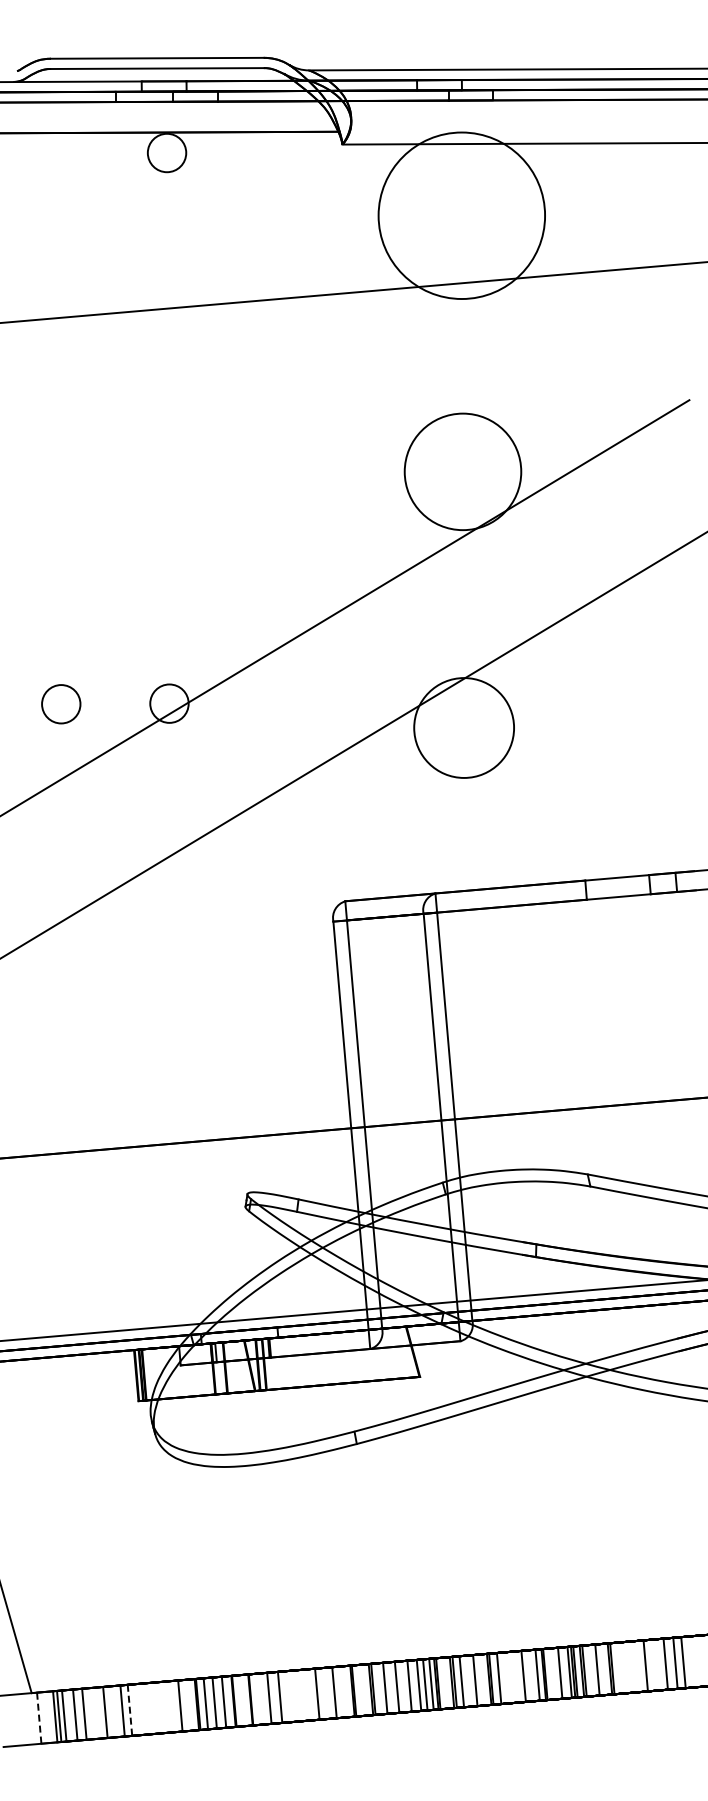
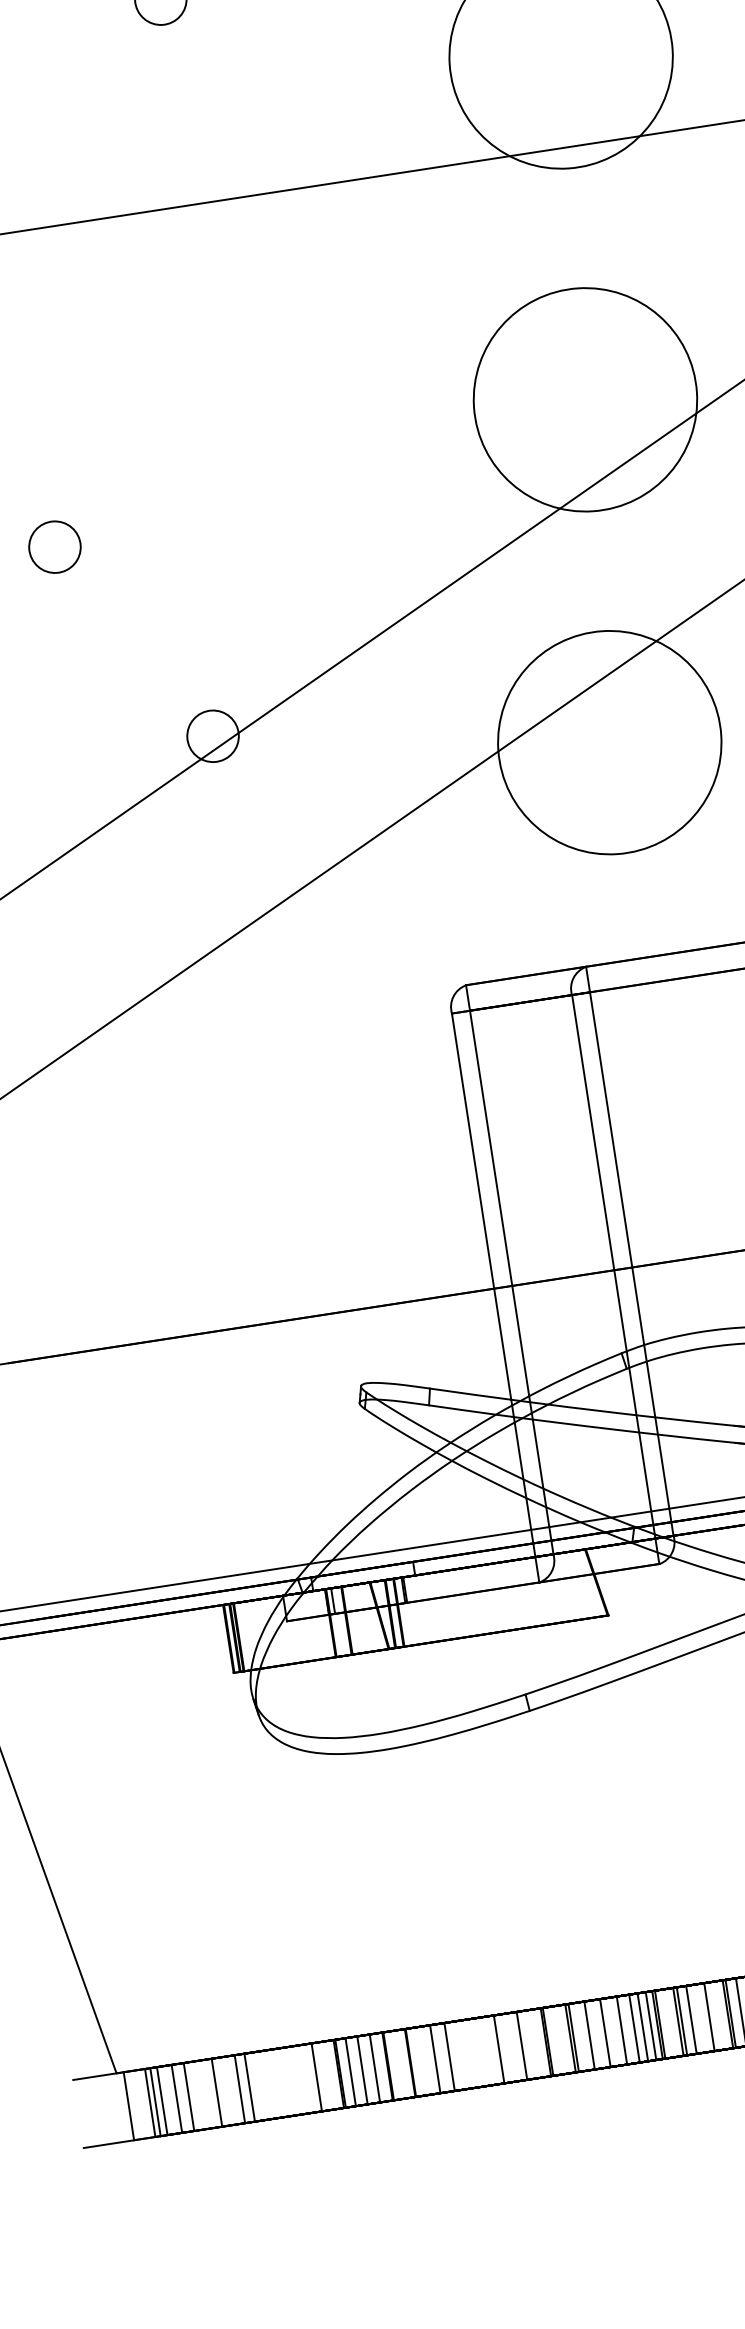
circle: (462, 471) -> (584, 399), size x1.43
circle: (61, 704) -> (55, 547), moved
circle: (463, 727) -> (608, 742), size x1.67
line: (129, 1710) -> (249, 2087), dashed -> solid
line: (39, 1718) -> (129, 2106), dashed -> solid

